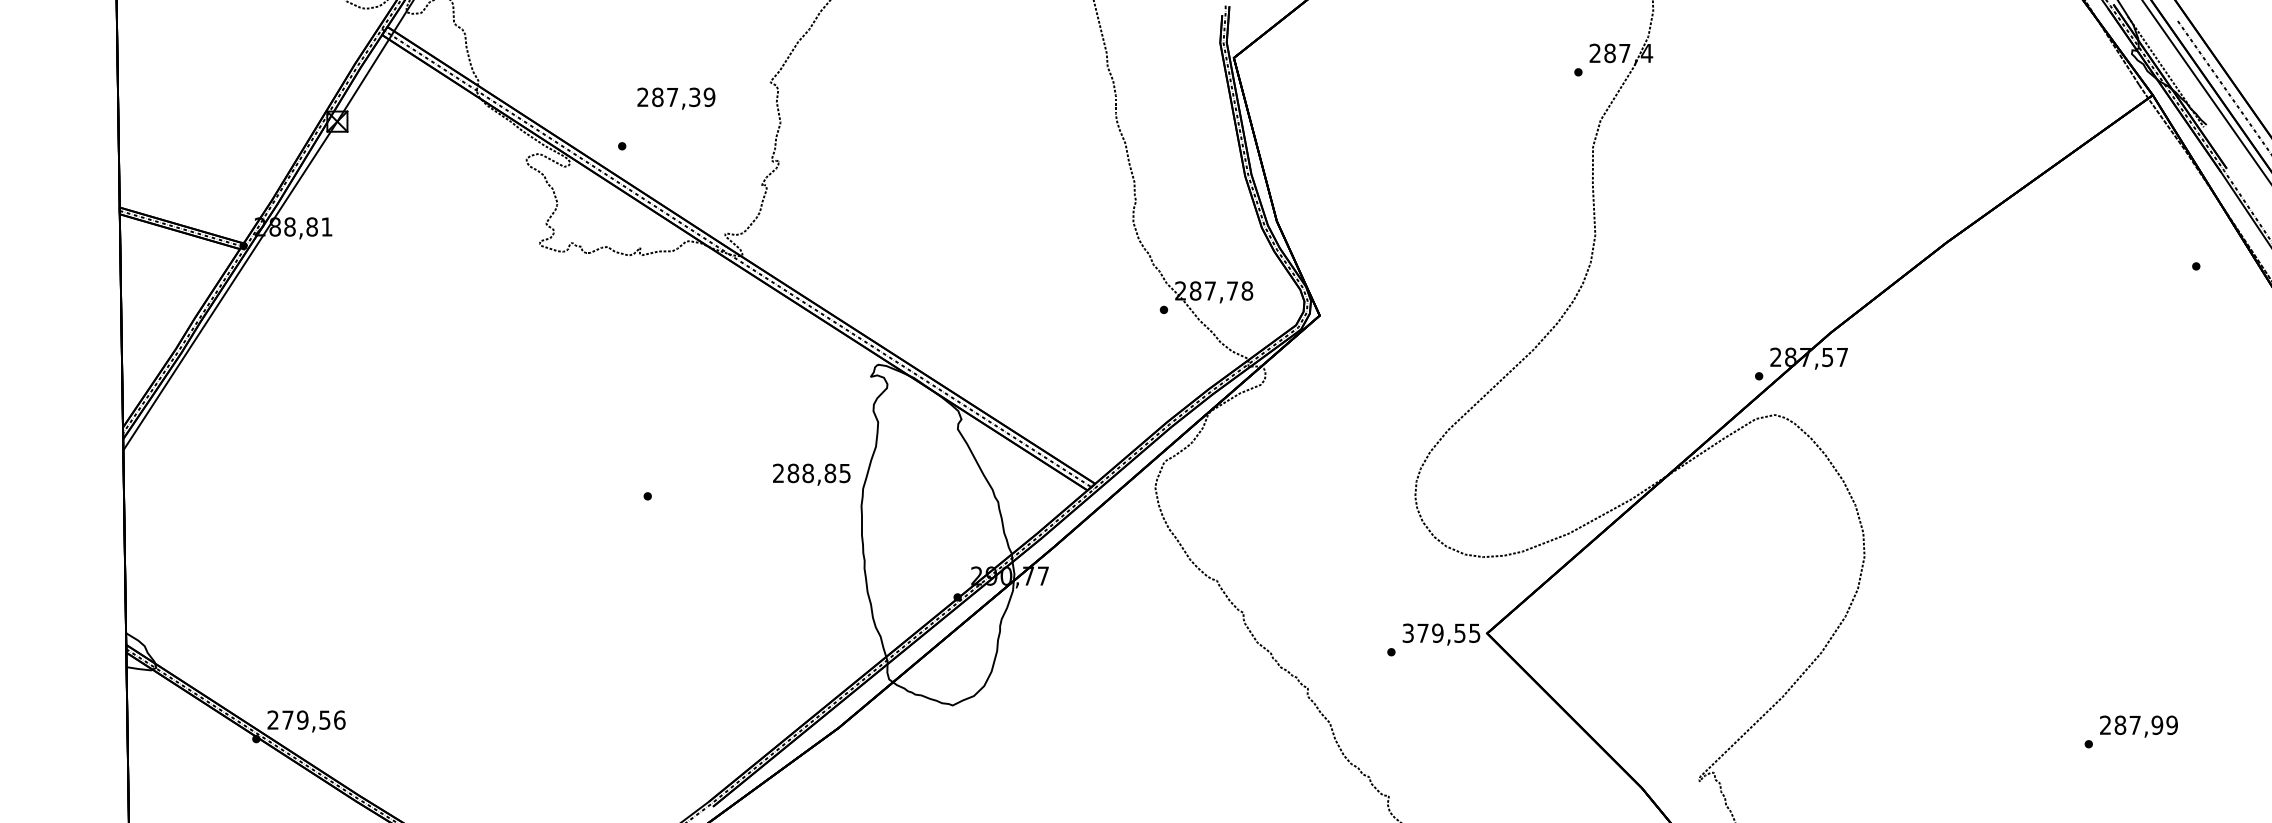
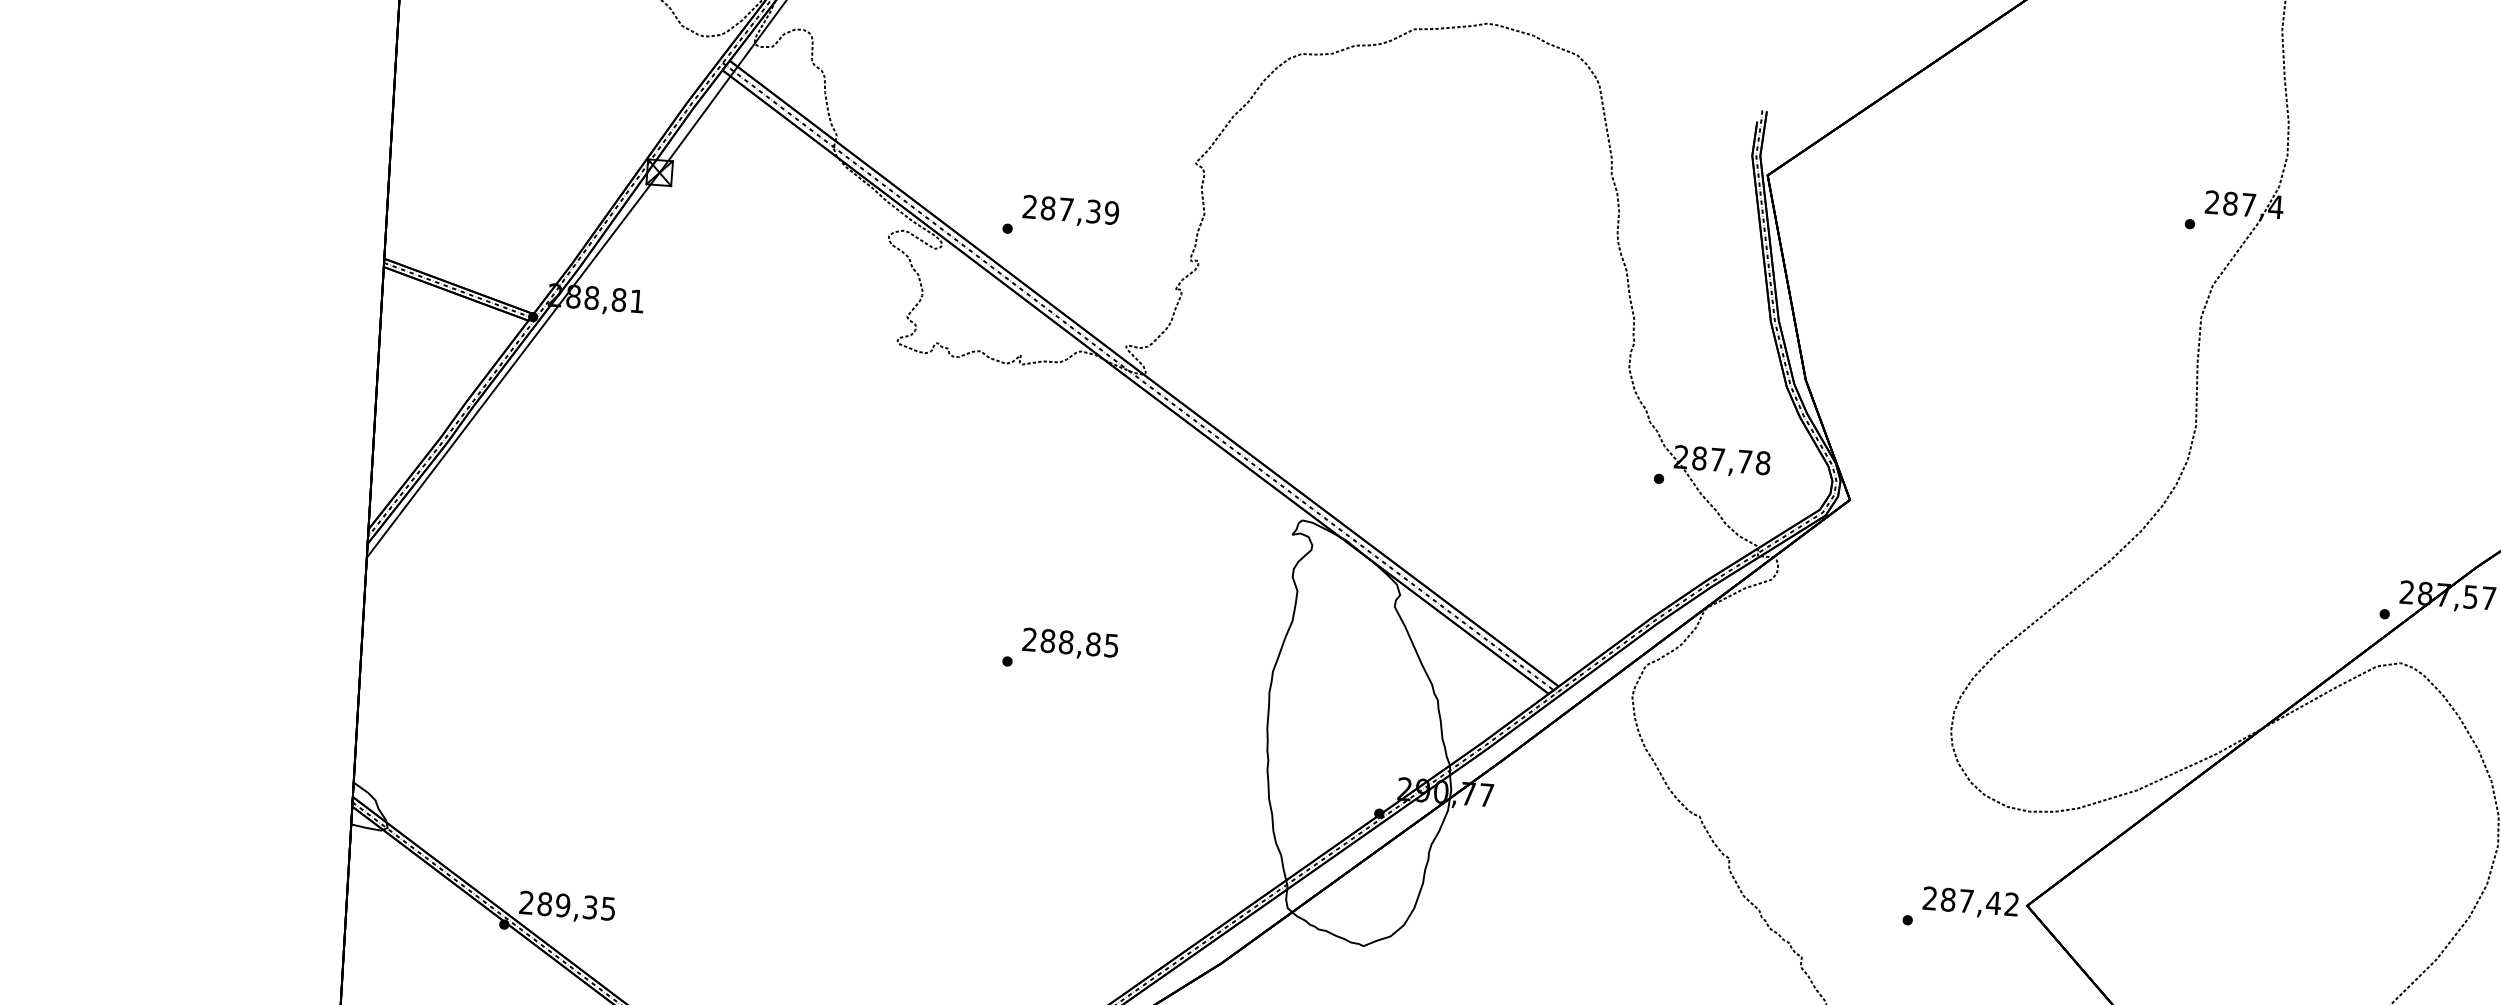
text: (676, 98) -> (1071, 211), moved
text: (811, 474) -> (1070, 644), moved
text: (1441, 632) -> (1971, 900), 379,55 -> 287,42
text: (313, 719) -> (576, 905), 279,56 -> 289,35

